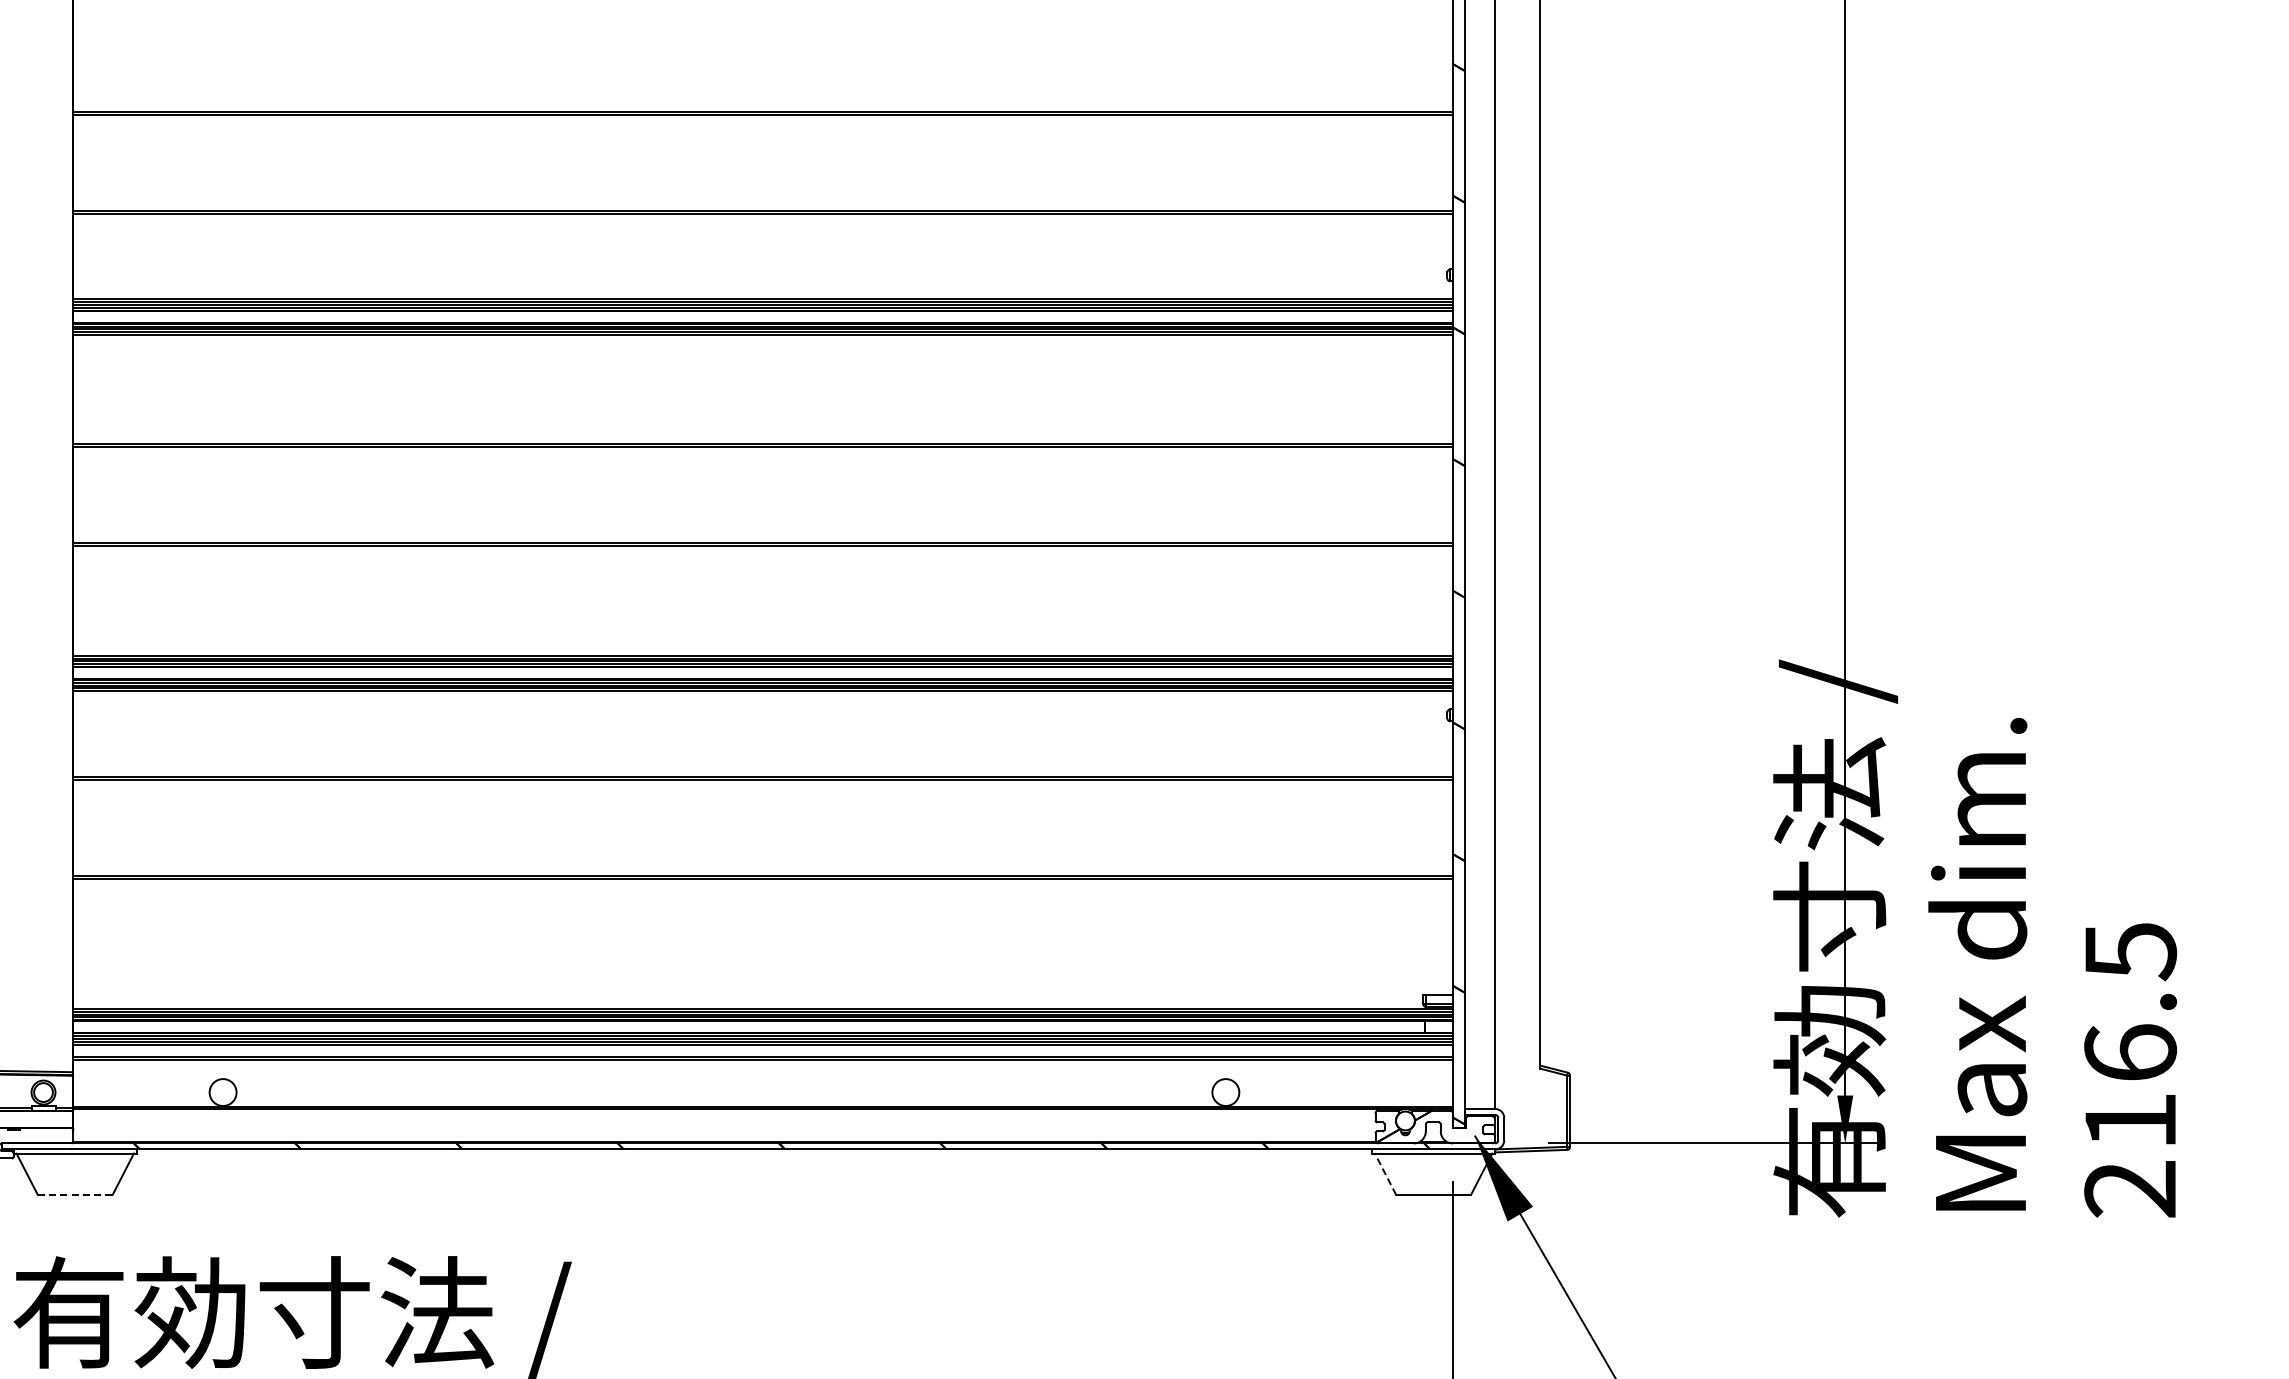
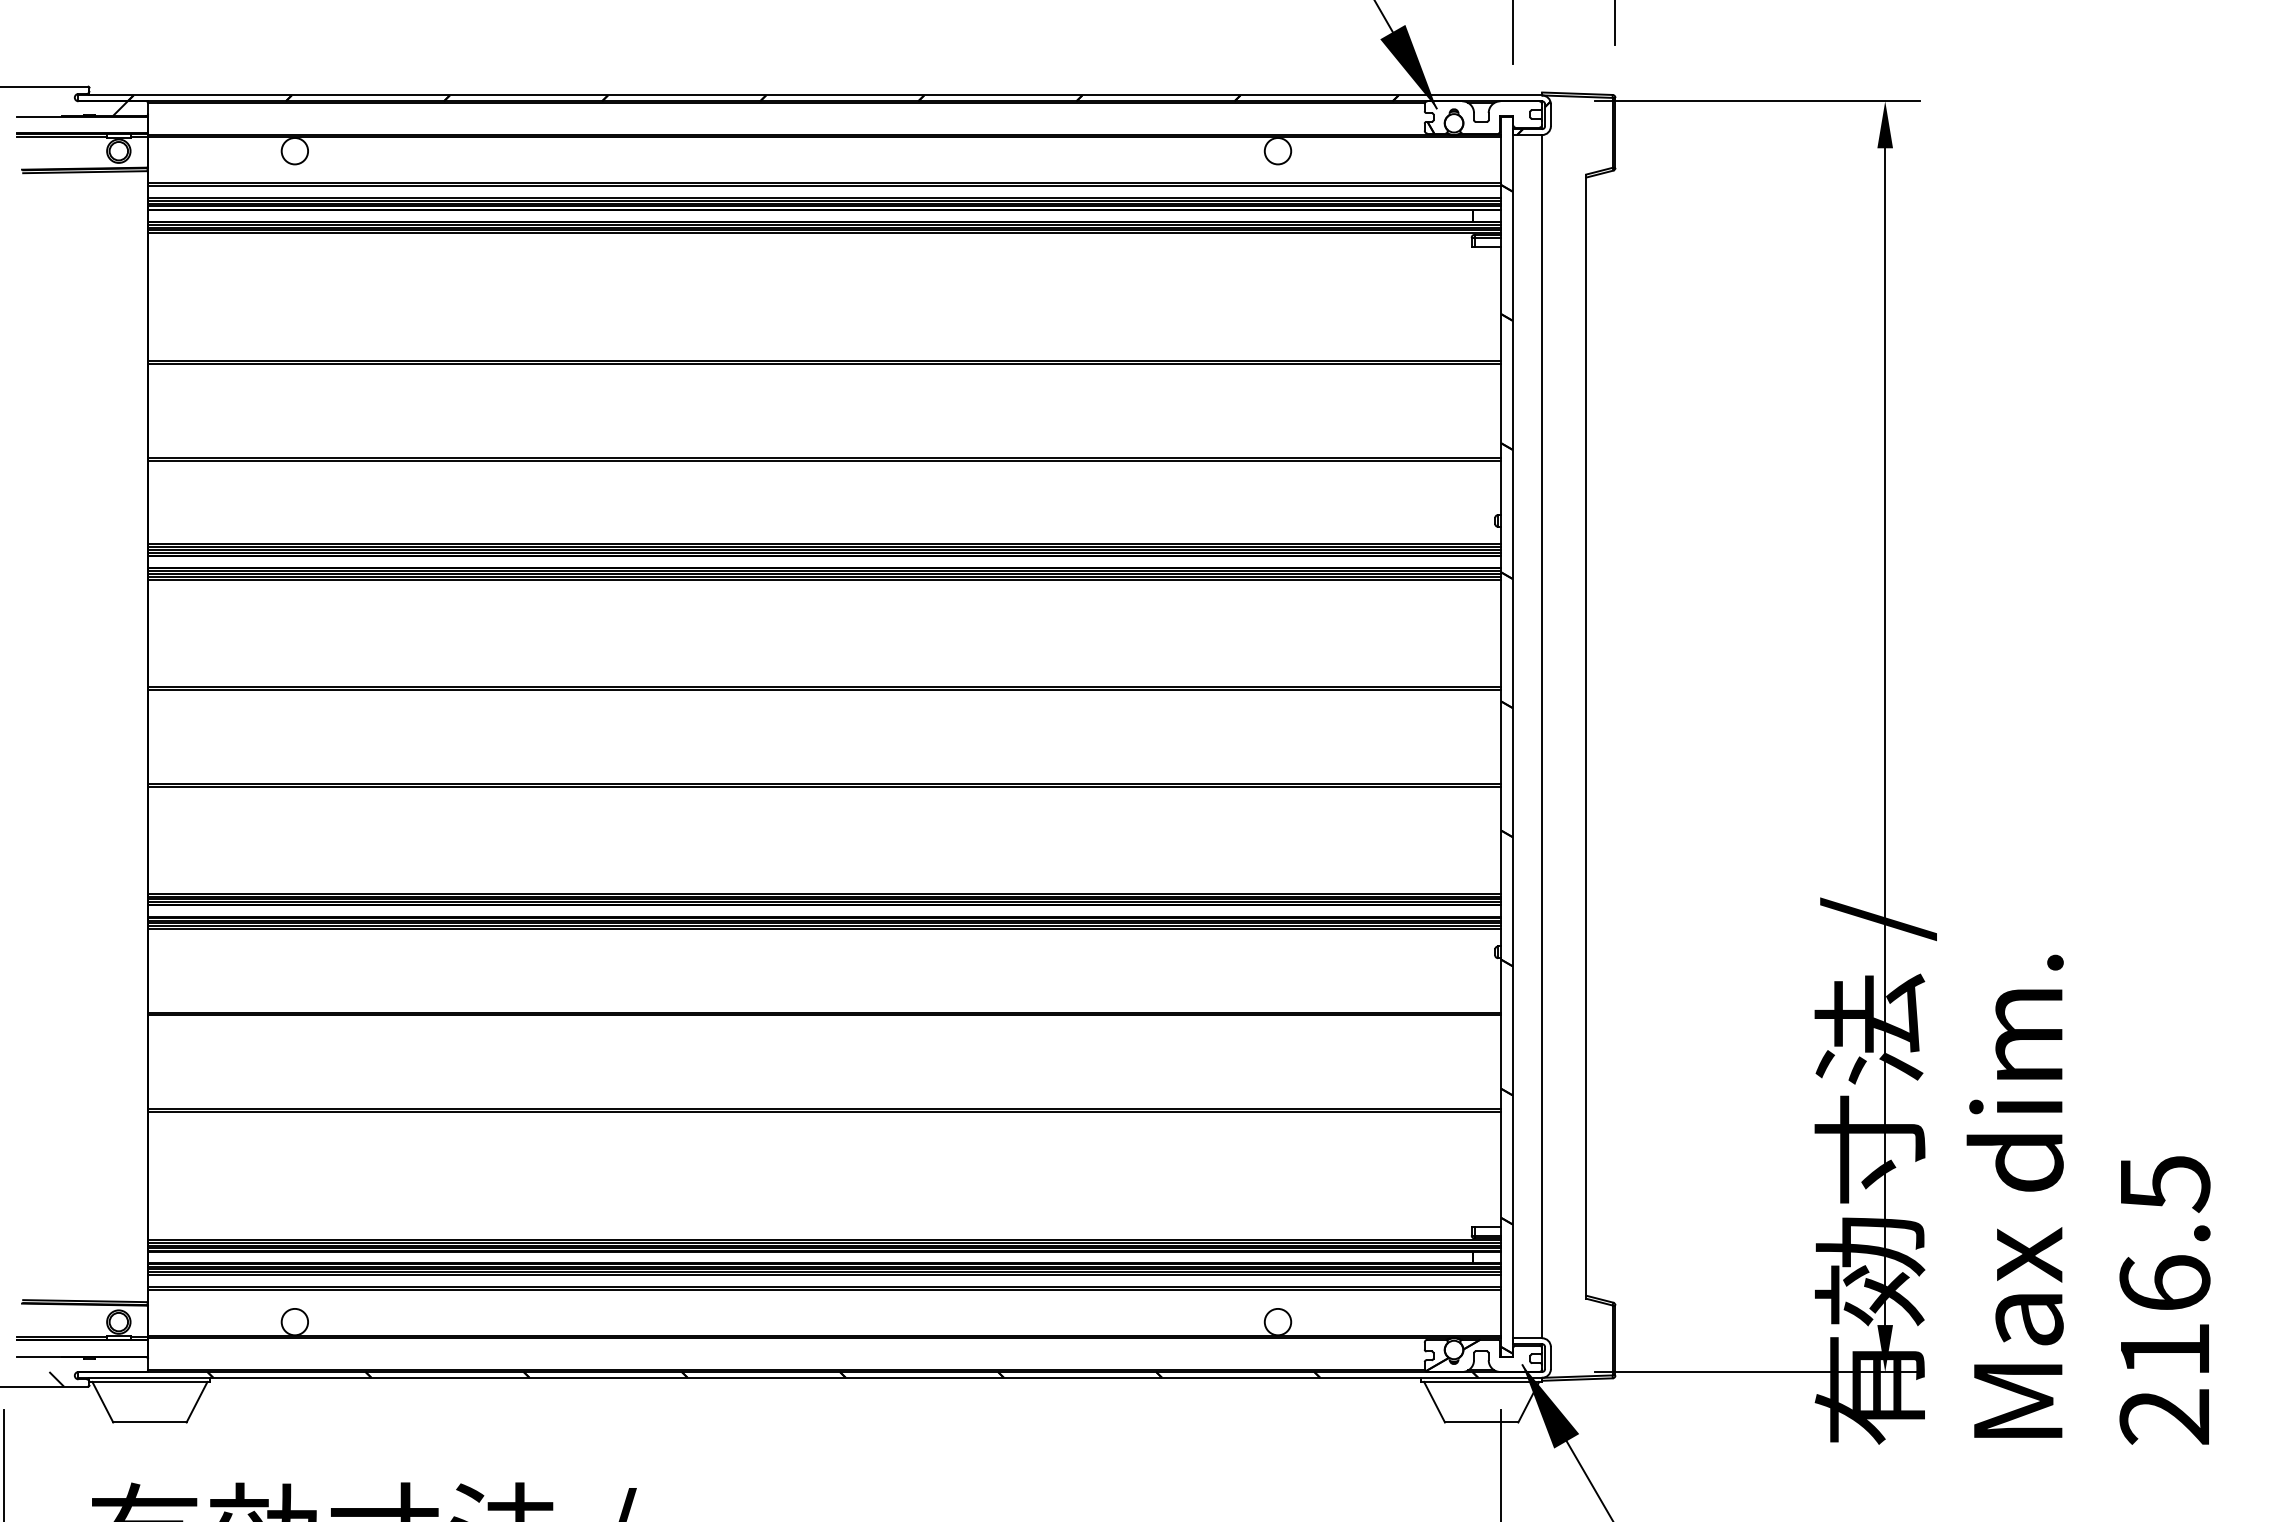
line: (1385, 1174) -> (1434, 1402), dashed -> solid
line: (74, 1194) -> (149, 1422), dashed -> solid

